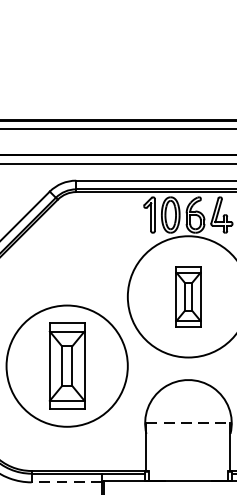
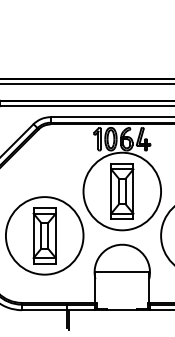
part: (188, 296) -> (122, 191), size x1.43
line: (188, 423) -> (122, 272), dashed -> solid
line: (65, 482) -> (43, 310), dashed -> solid

